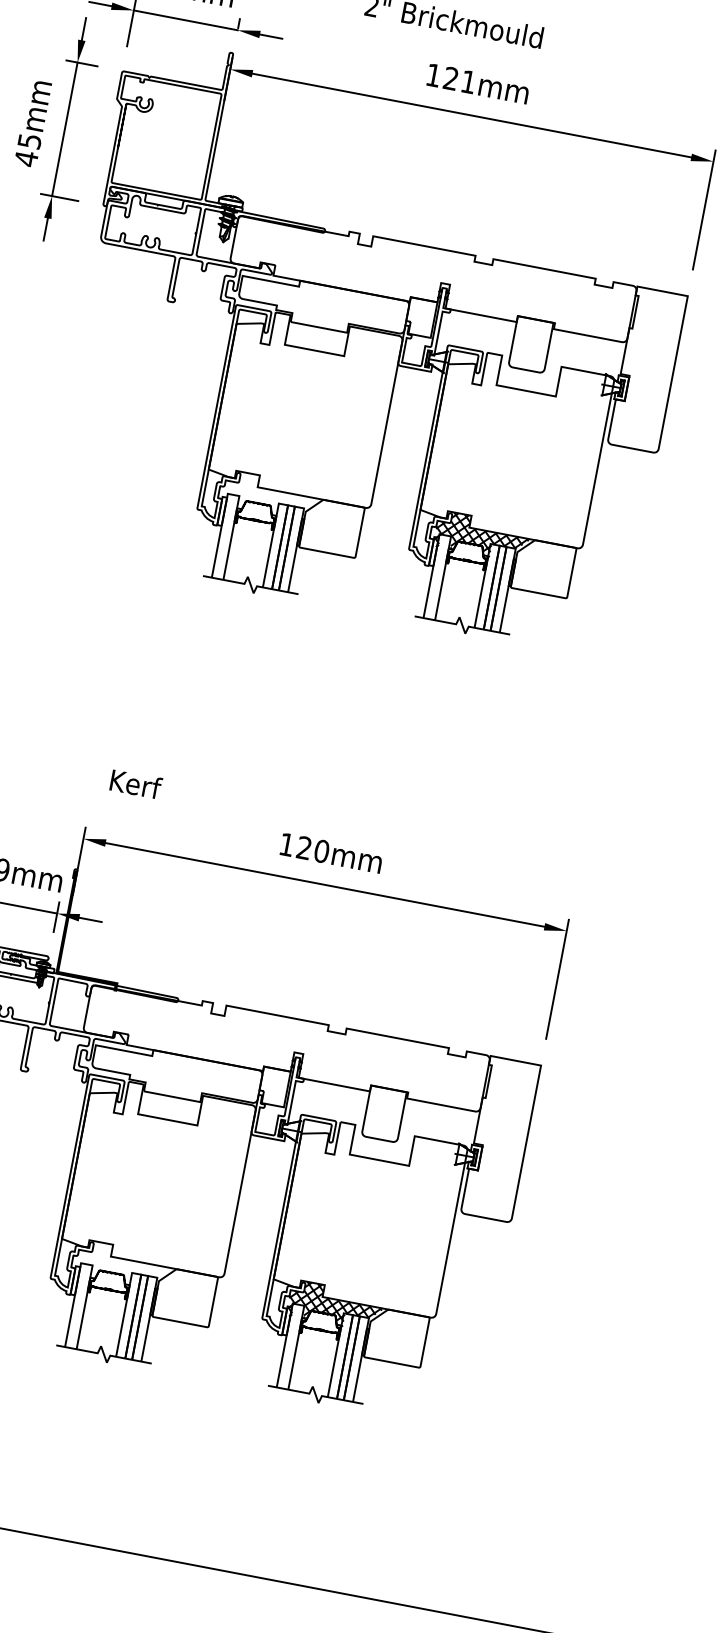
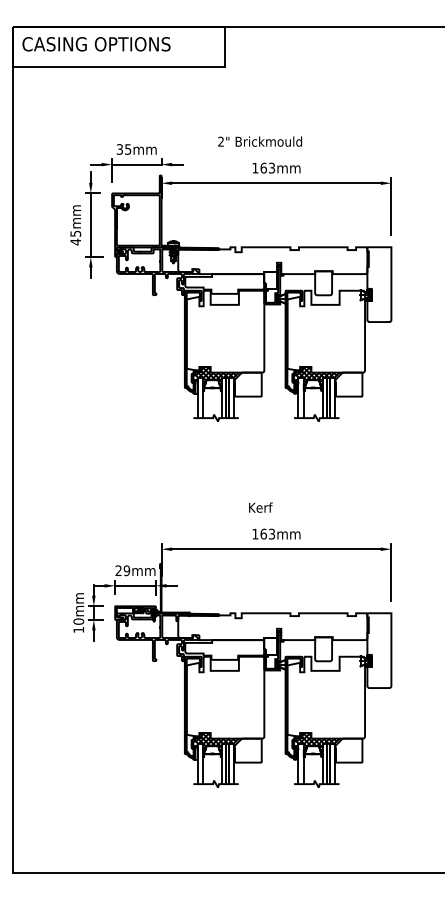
text: (459, 78) -> (267, 167), 121mm -> 163mm
hatch: (270, 496) -> (217, 375), added
text: (135, 783) -> (260, 507), moved
text: (312, 848) -> (267, 533), 120mm -> 163mm
hatch: (124, 1265) -> (217, 741), added

